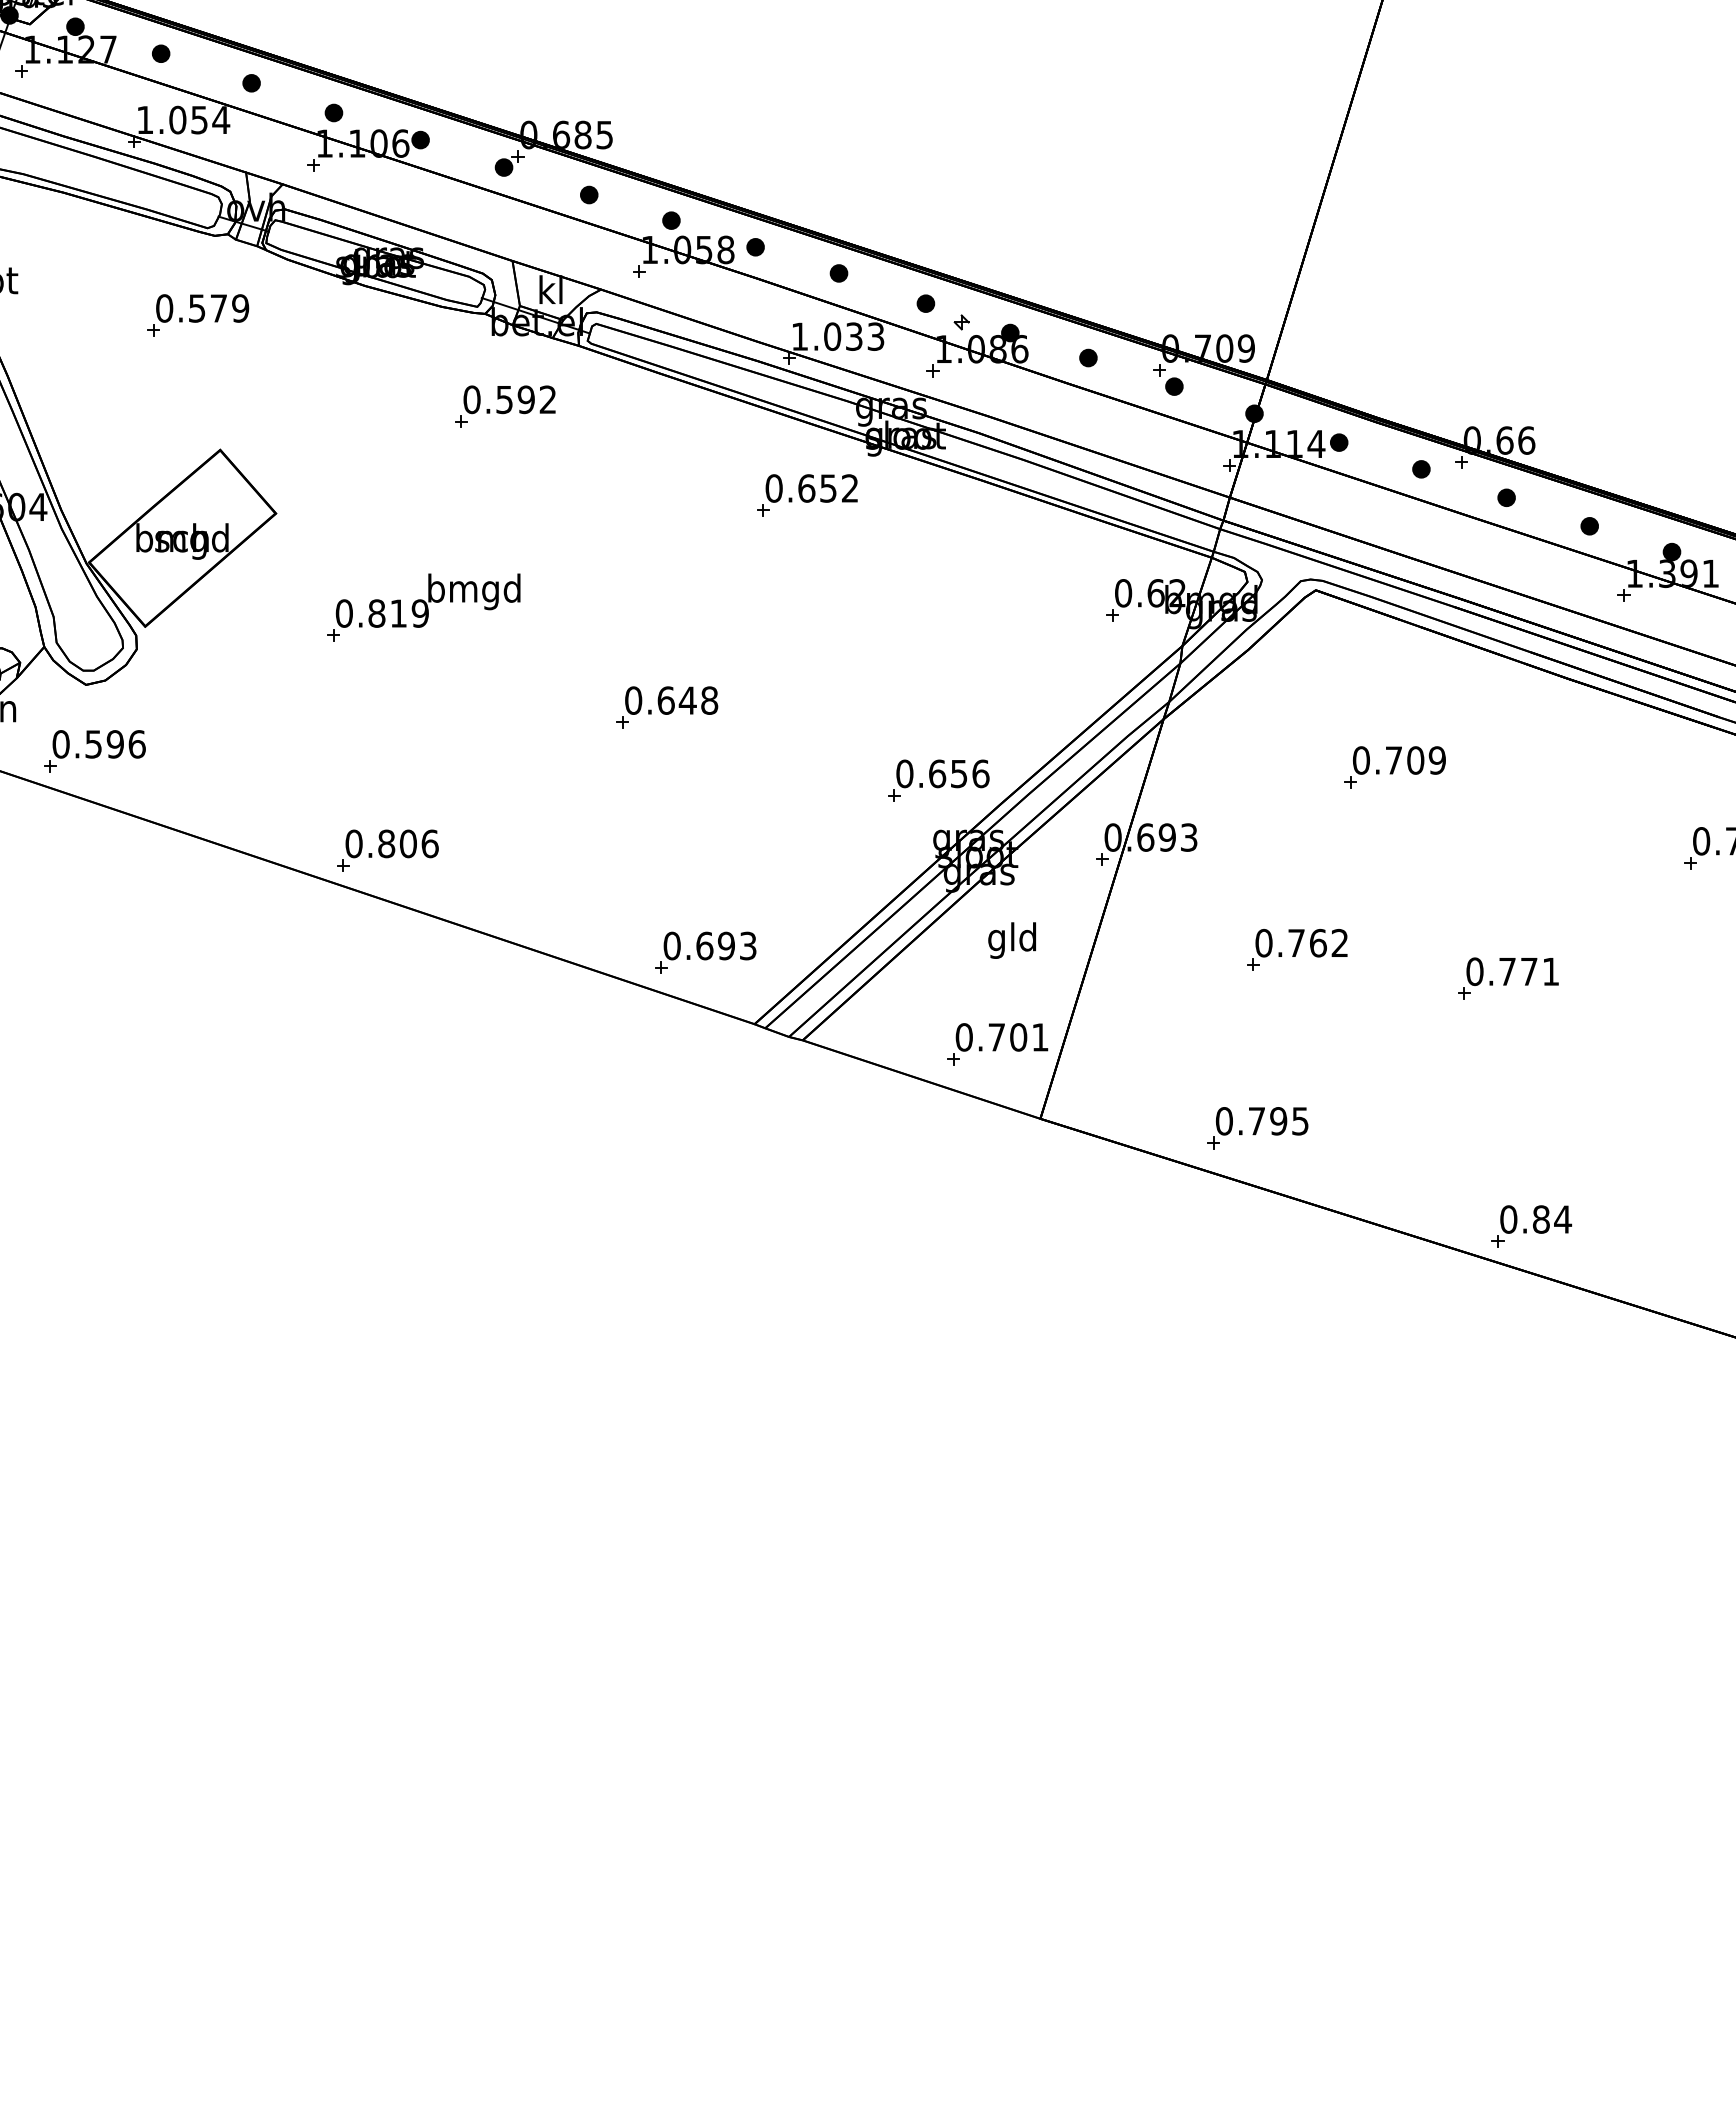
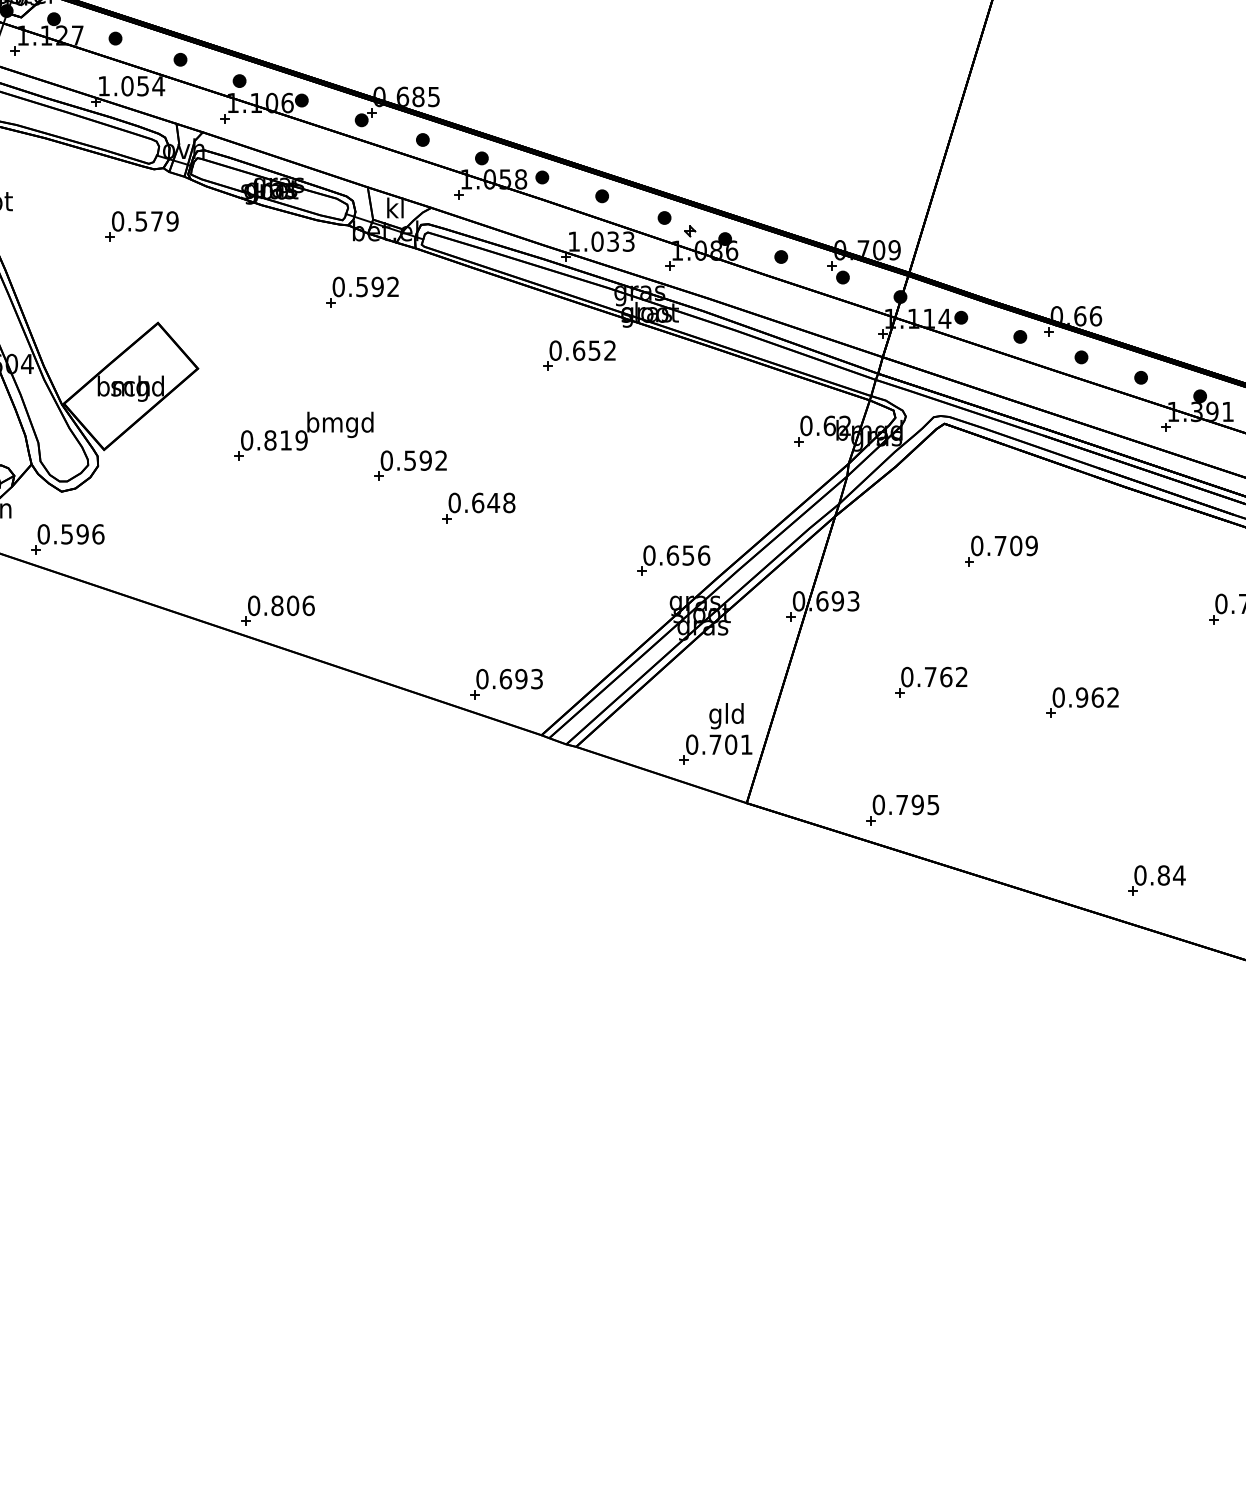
part: (572, 648) -> (410, 465), added
text: (1011, 940) -> (726, 716), moved
text: (1528, 971) -> (1097, 697), 0.771 -> 0.962
part: (1531, 1226) -> (1156, 880), moved

